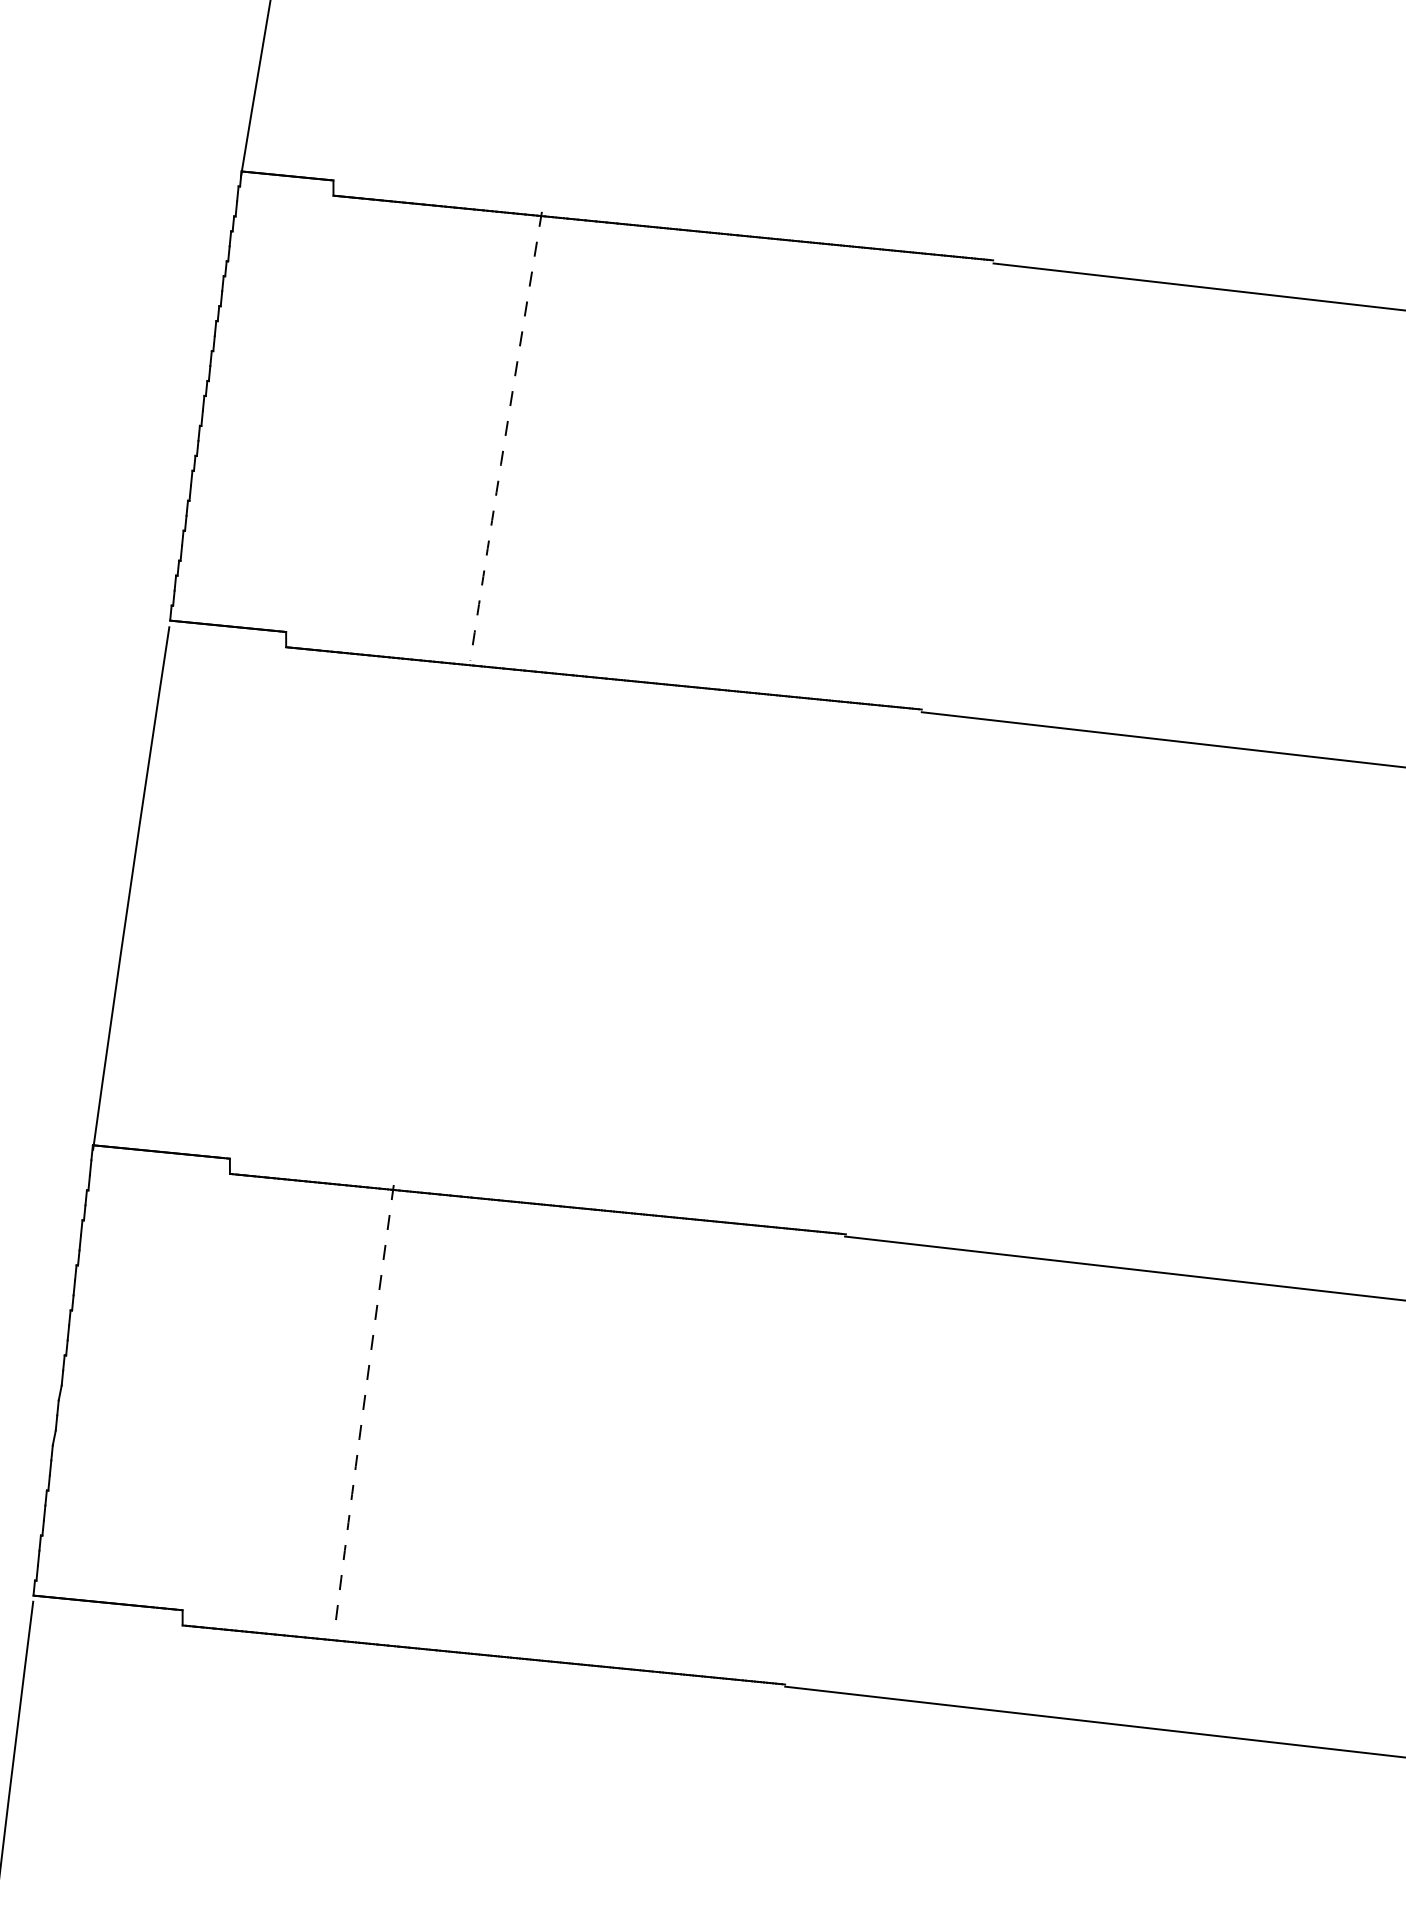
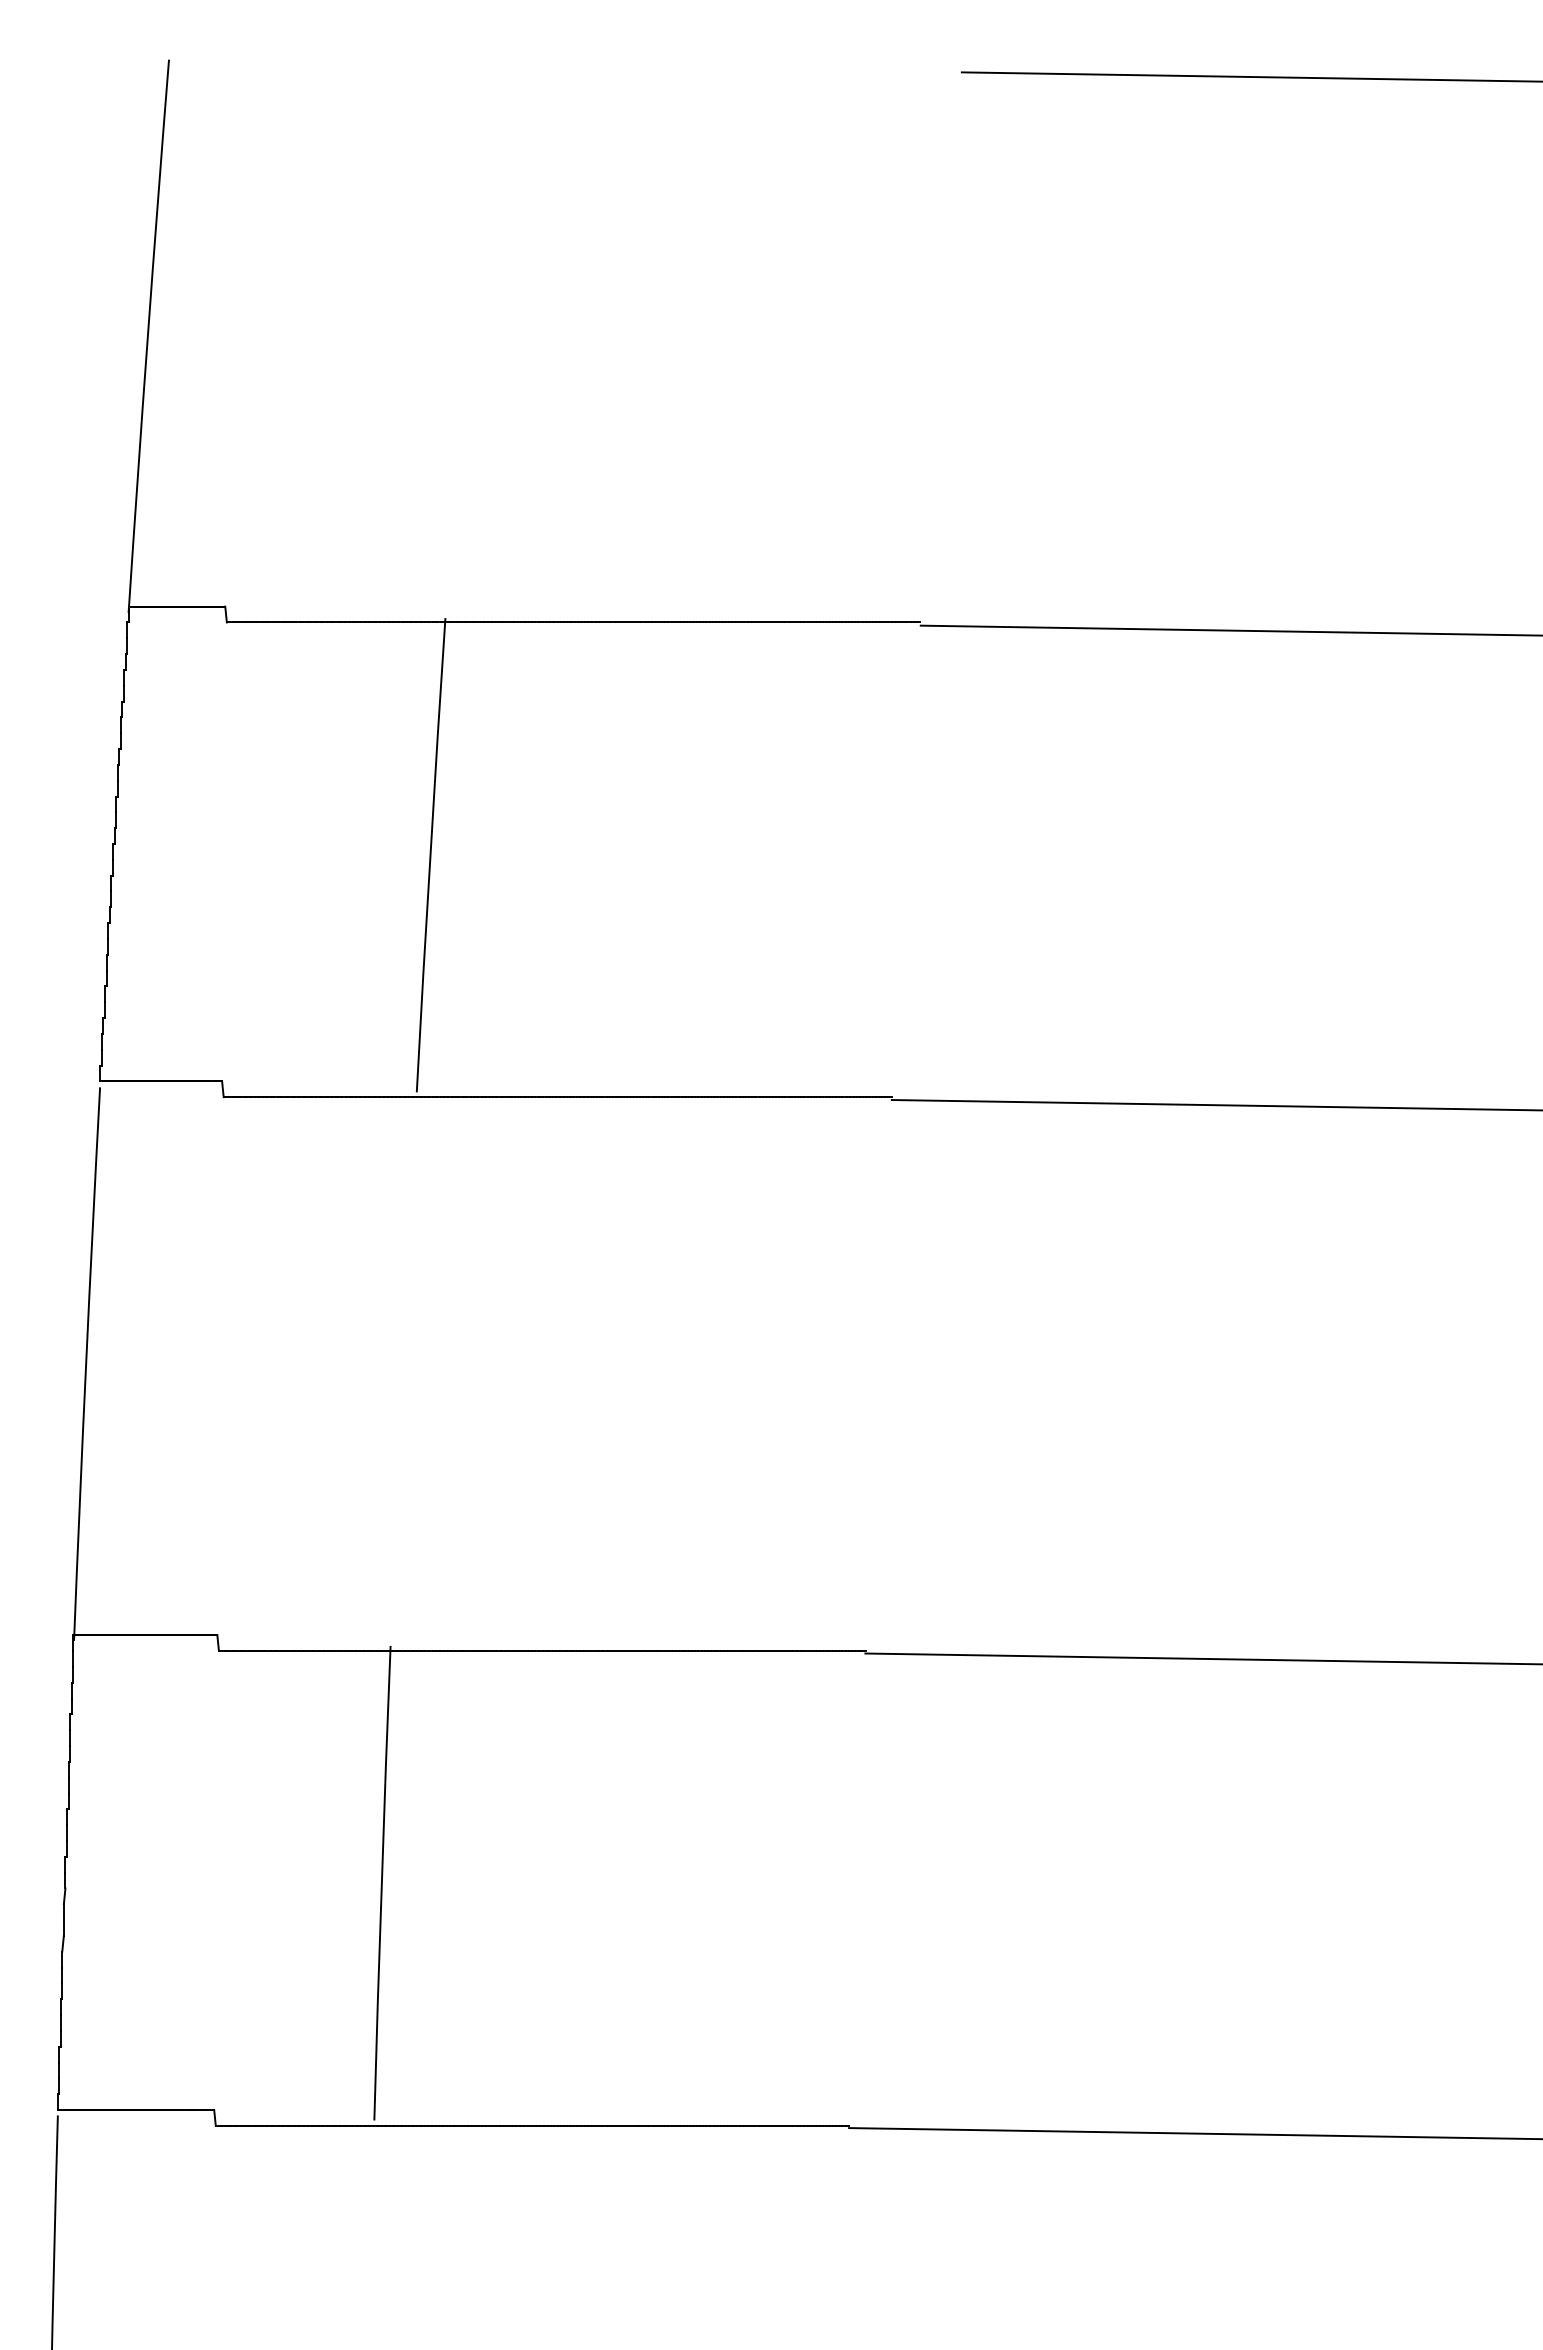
arc: (505, 436) -> (430, 855), dashed -> solid
arc: (362, 1410) -> (381, 1883), dashed -> solid

